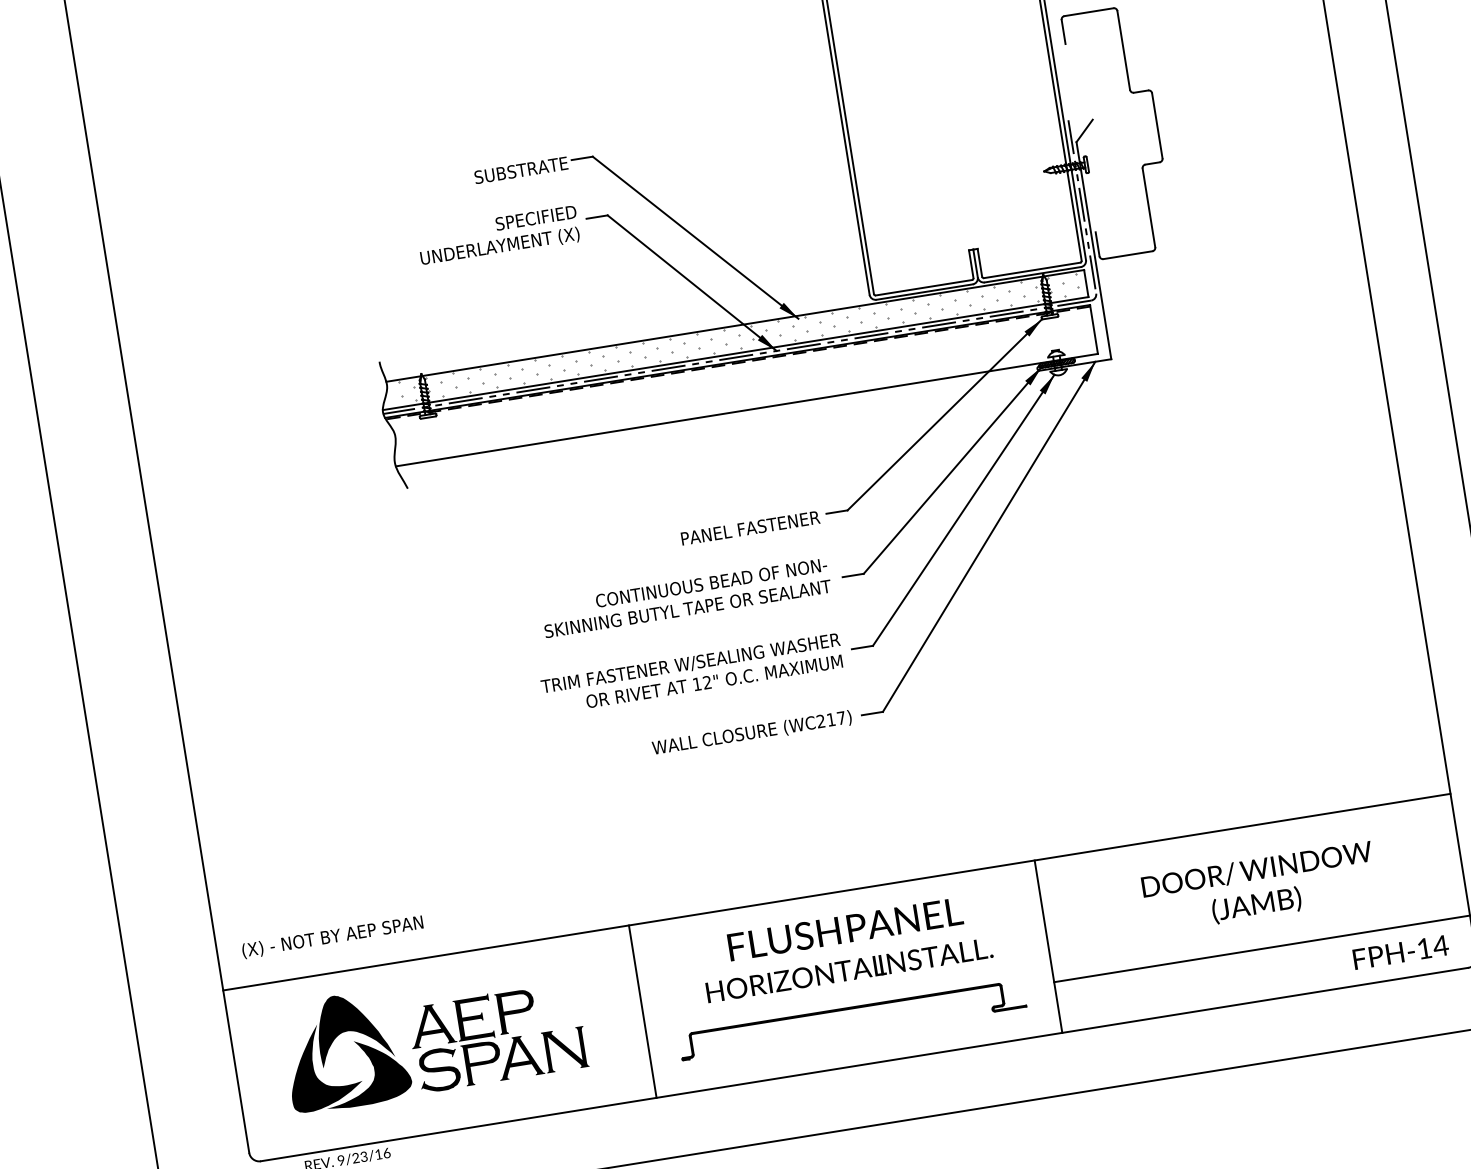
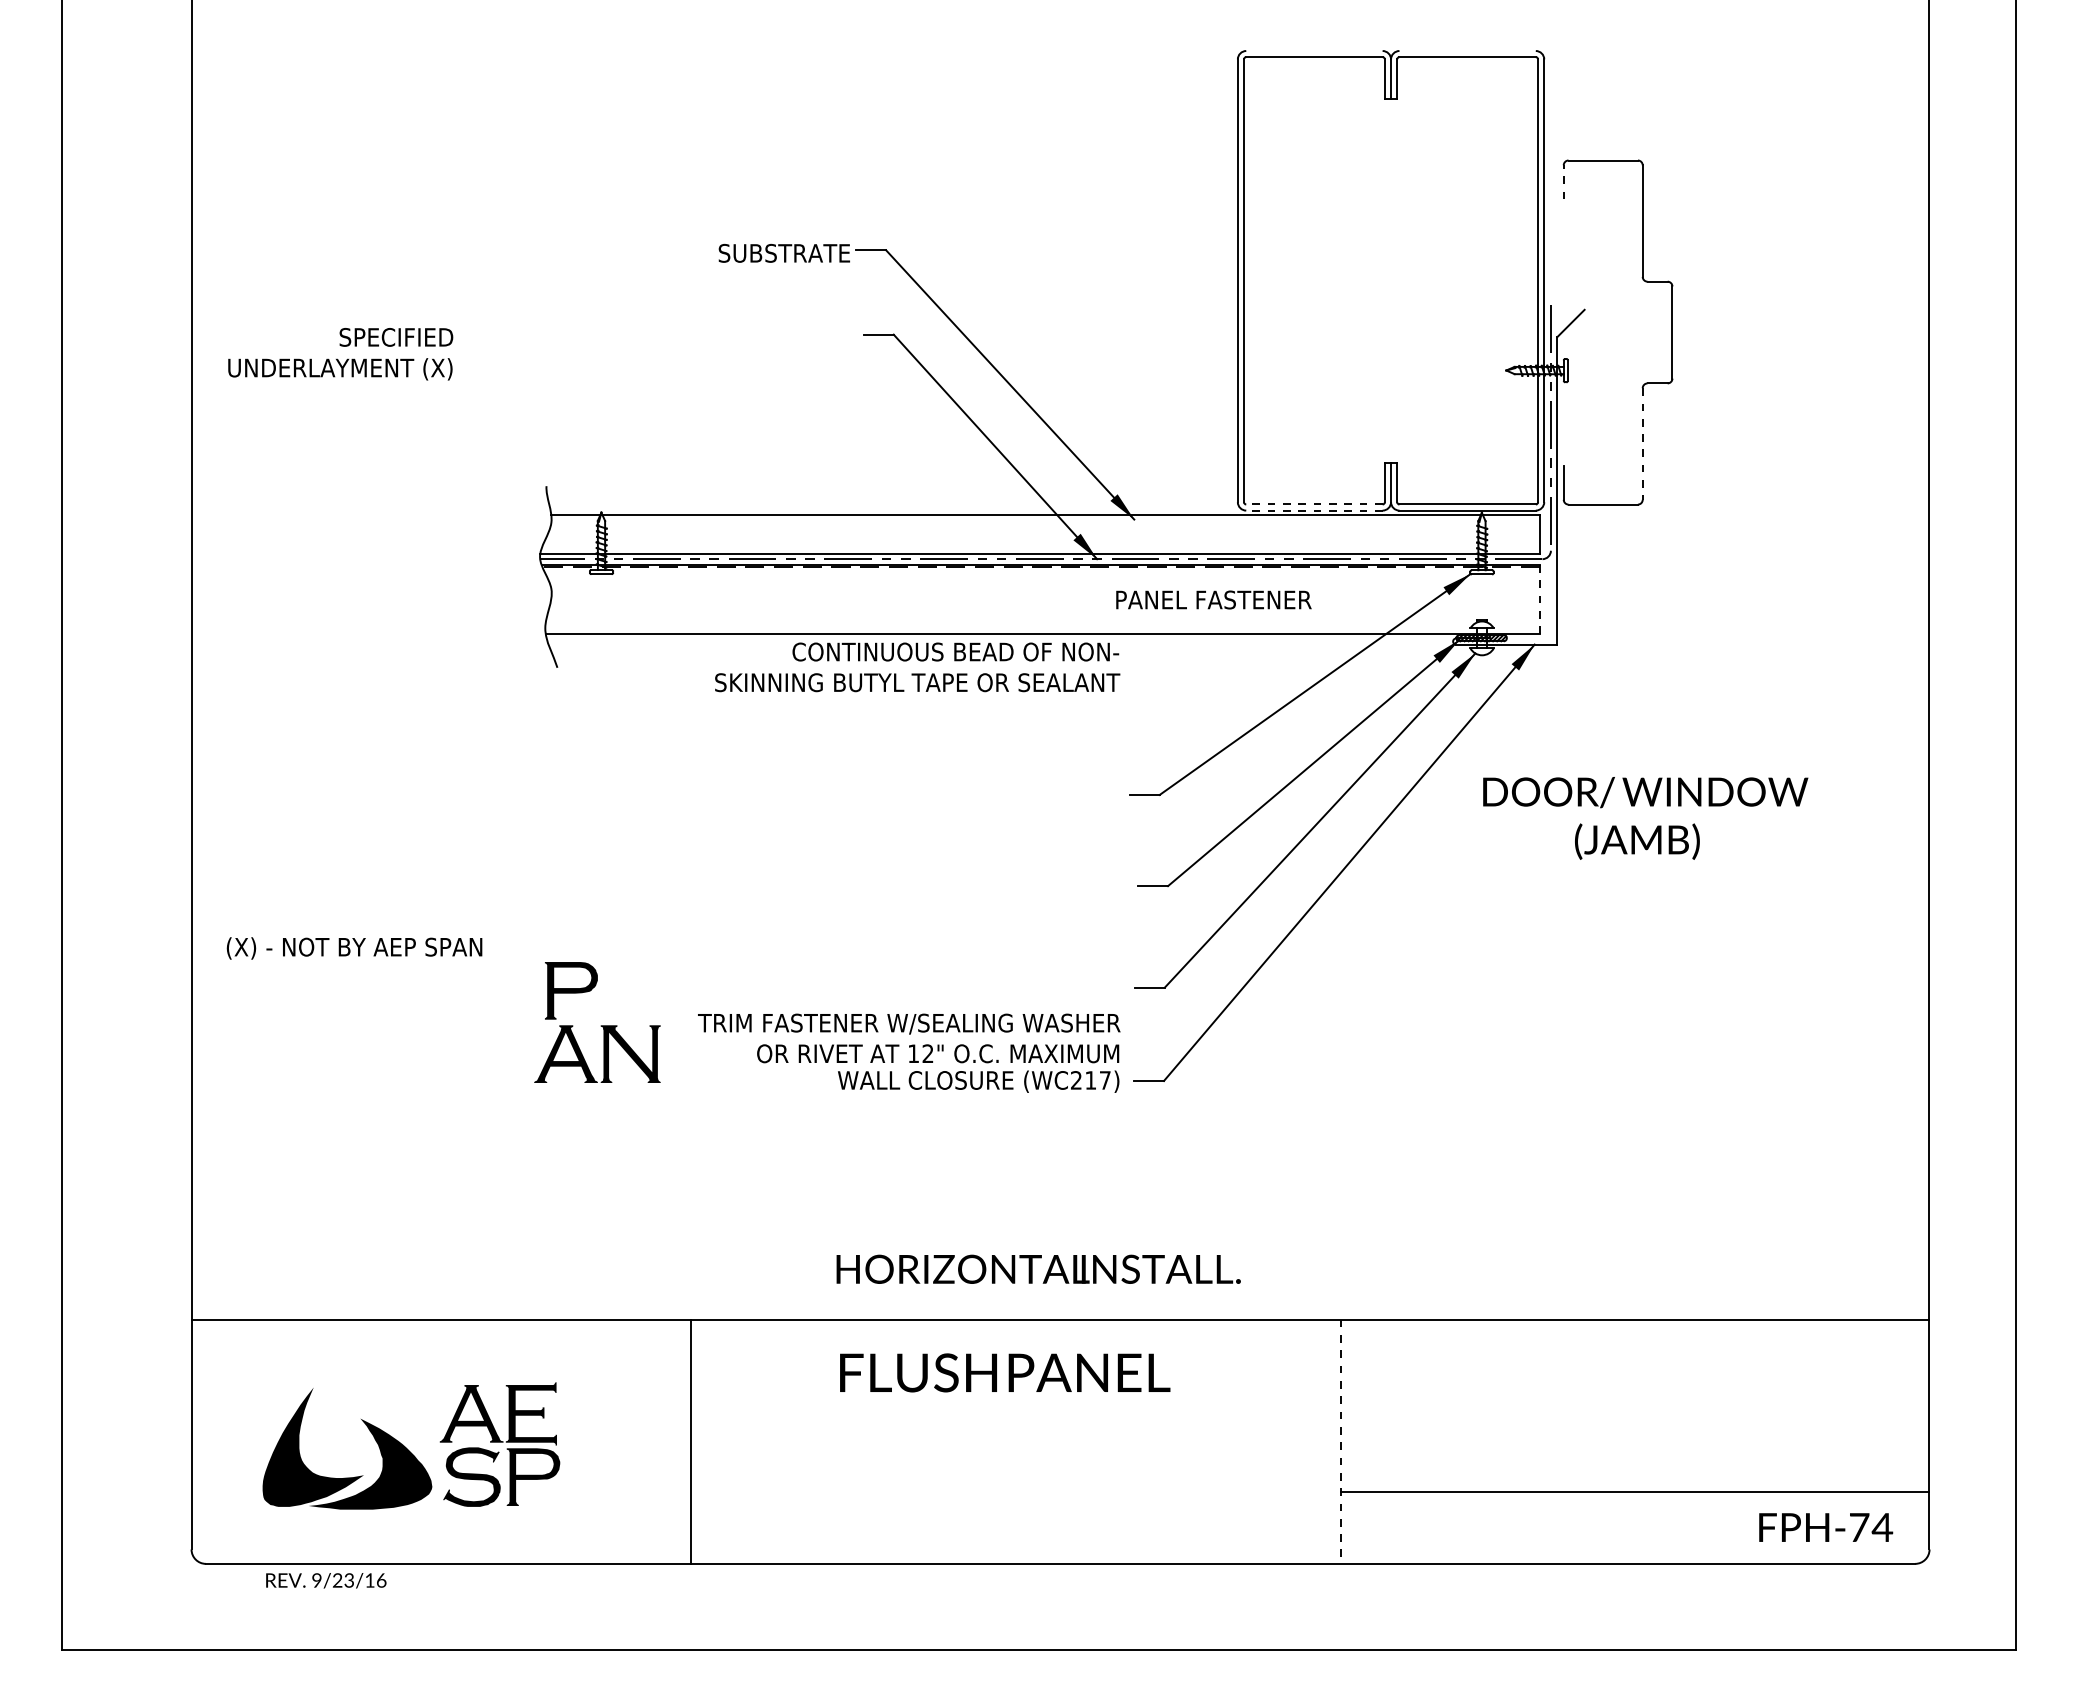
line: (1063, 31) -> (1563, 181), solid -> dashed
line: (1148, 208) -> (1642, 444), solid -> dashed
text: (498, 236) -> (340, 354), moved
line: (923, 287) -> (1313, 504), solid -> dashed
line: (923, 292) -> (1313, 510), solid -> dashed
line: (1093, 329) -> (1539, 599), solid -> dashed
hatch: (738, 337) -> (1047, 532), removed
text: (750, 527) -> (1213, 599), moved
text: (686, 598) -> (917, 667), moved
text: (692, 673) -> (909, 1038), moved
text: (1259, 888) -> (1645, 818), moved
text: (845, 929) -> (1005, 1372), moved
text: (332, 937) -> (354, 948), moved
line: (1048, 947) -> (1340, 1442), solid -> dashed
text: (1424, 948) -> (1859, 1527), FPH-14 -> FPH-74
text: (849, 969) -> (1038, 1268), moved
part: (850, 1009) -> (1053, 1484), removed
line: (643, 1011) -> (691, 1441), moved
fill: (353, 1028) -> (362, 1400), removed
part: (538, 1031) -> (597, 1022), moved

